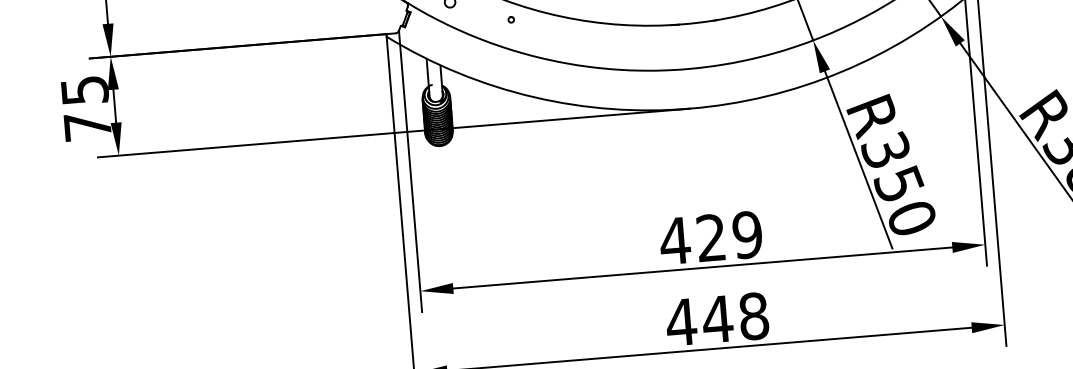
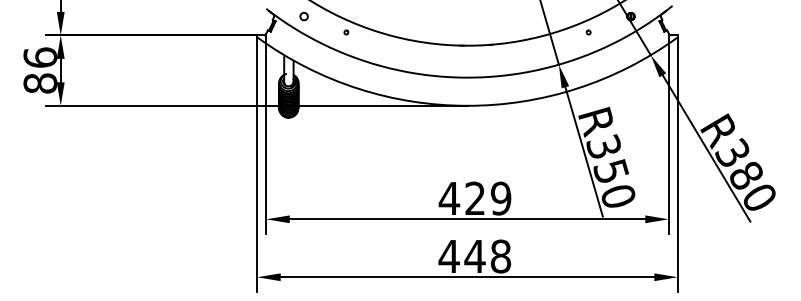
text: (86, 108) -> (40, 70), 75 -> 86

